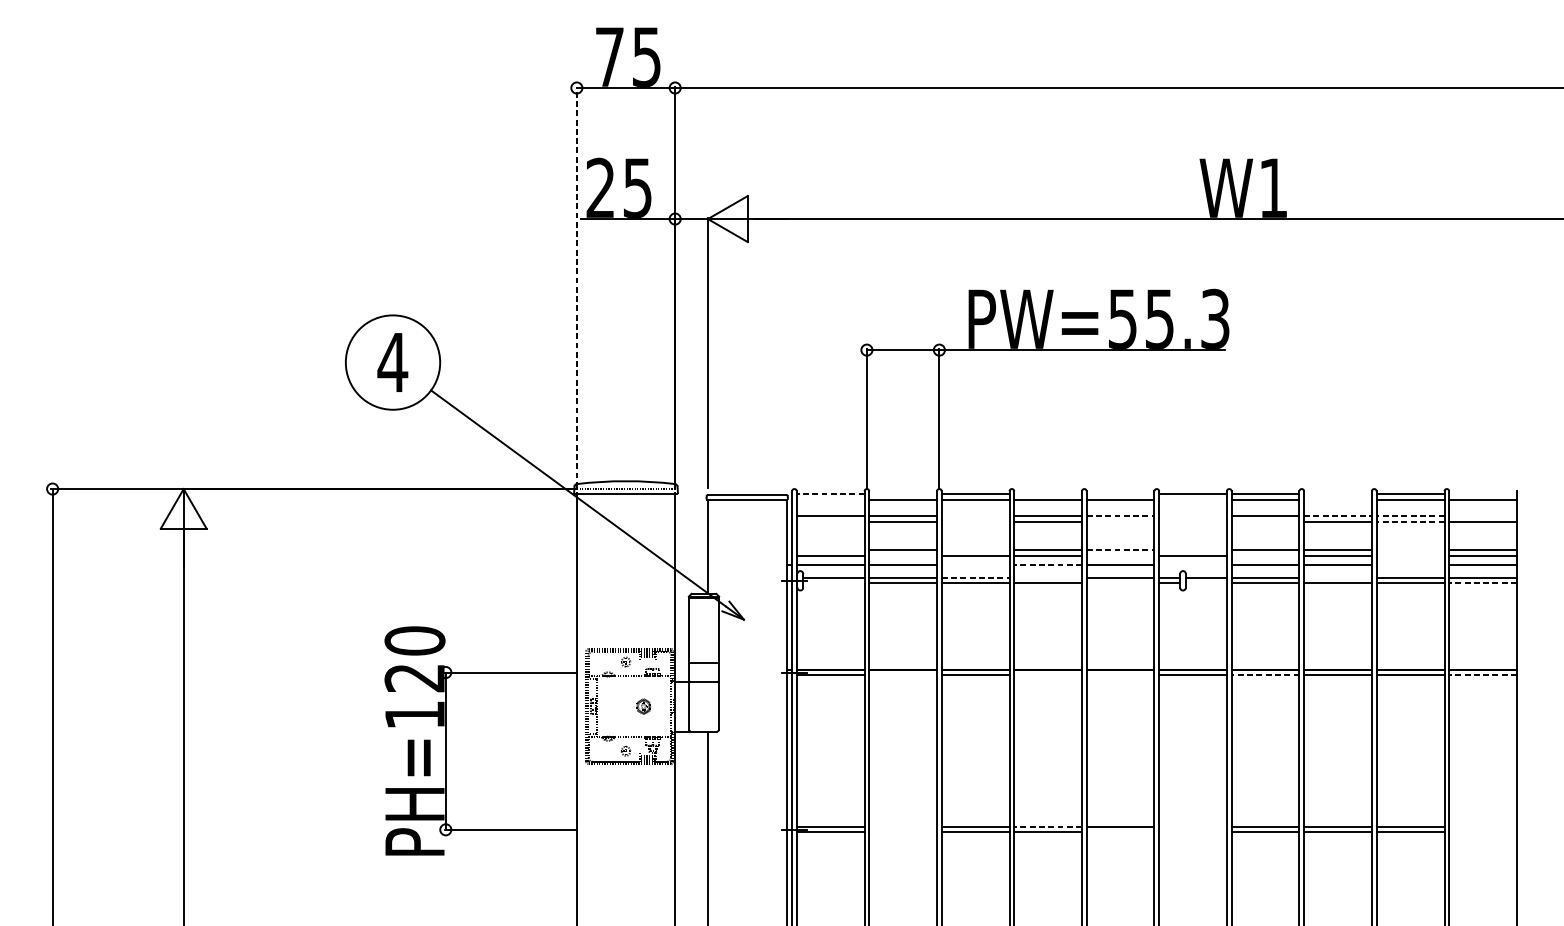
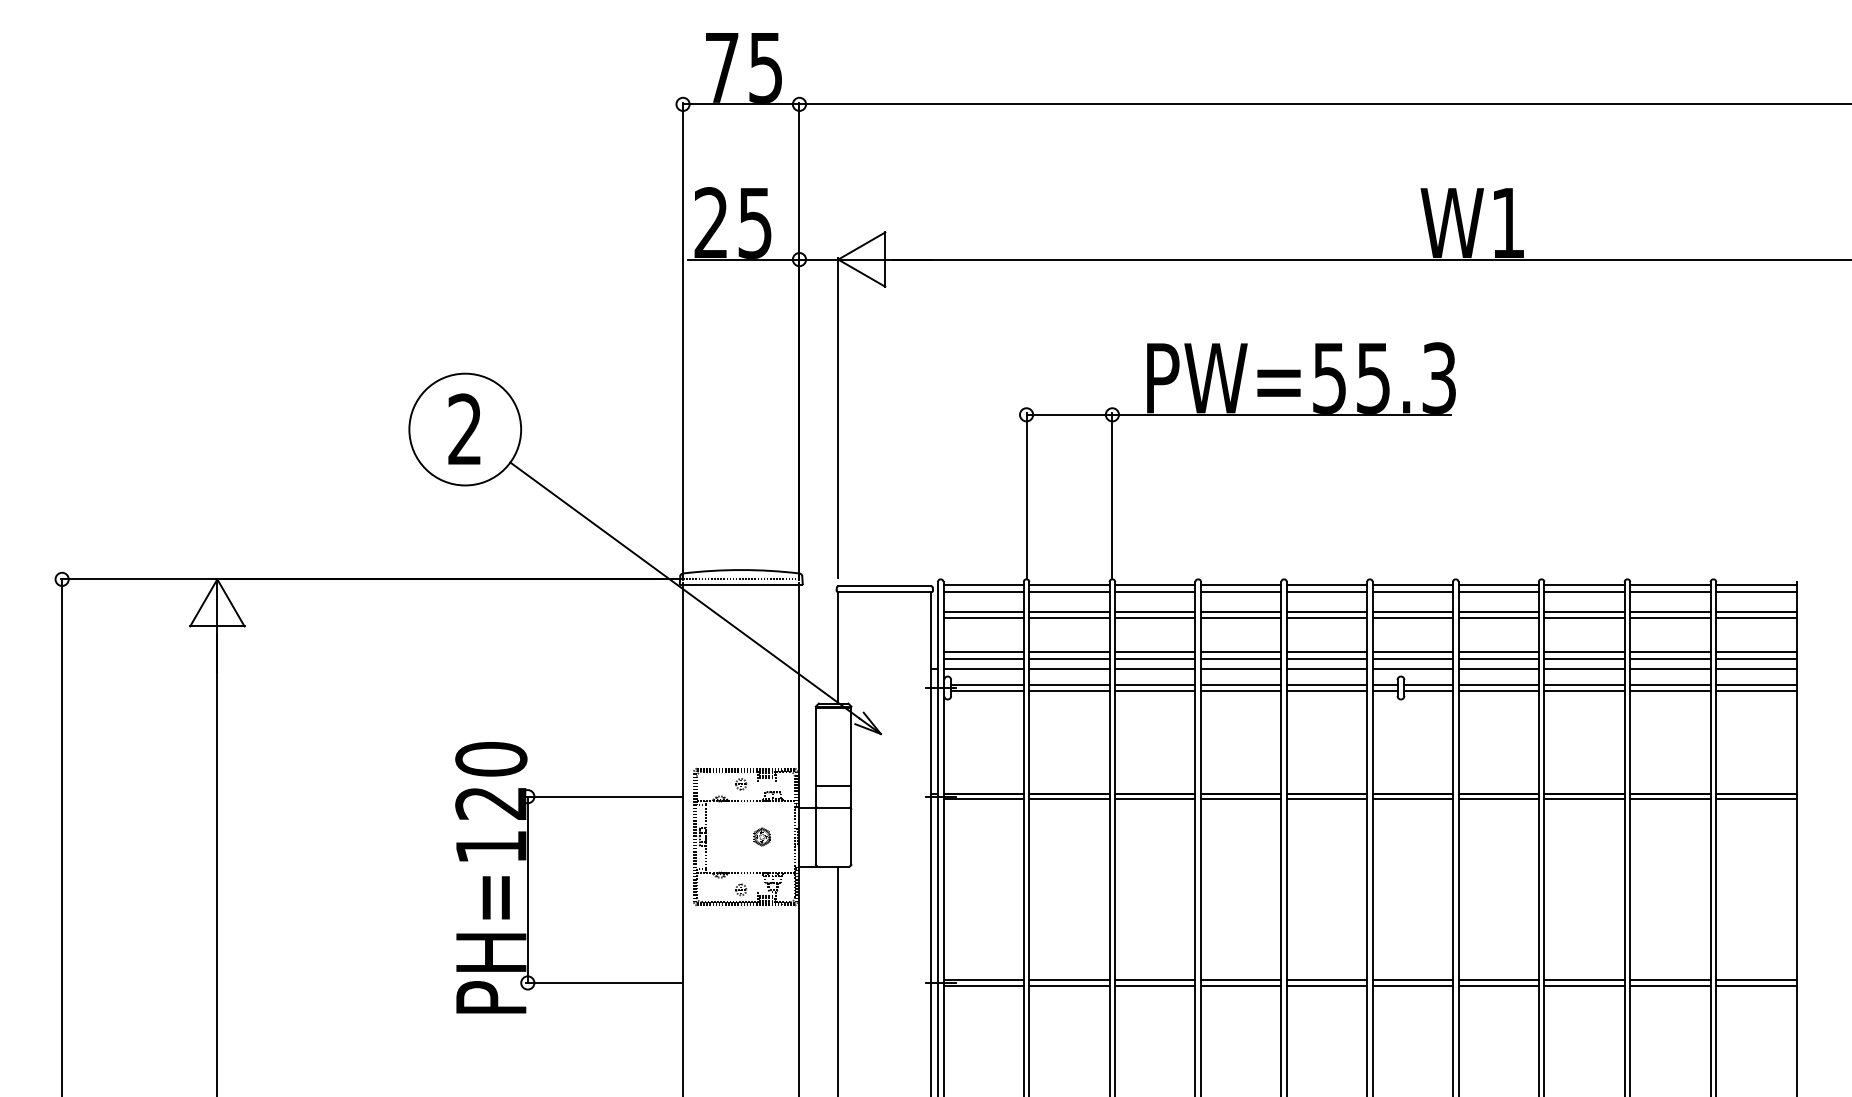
line: (577, 286) -> (683, 339), dashed -> solid
text: (392, 361) -> (464, 428), 4 -> 2
line: (830, 493) -> (983, 584), dashed -> solid
line: (903, 493) -> (1069, 584), added
line: (1048, 493) -> (1241, 584), added
line: (1120, 493) -> (1326, 584), added
line: (1337, 493) -> (1584, 584), added
line: (1483, 493) -> (1756, 584), added
line: (830, 499) -> (983, 591), added
line: (1192, 499) -> (1412, 591), added
line: (1337, 499) -> (1584, 591), added
line: (975, 516) -> (1155, 611), added
line: (1120, 516) -> (1327, 611), dashed -> solid
line: (1192, 516) -> (1412, 611), added
line: (1338, 516) -> (1585, 611), dashed -> solid
line: (1409, 516) -> (1669, 611), dashed -> solid
line: (1483, 516) -> (1756, 611), added
line: (830, 522) -> (983, 618), added
line: (975, 522) -> (1155, 618), added
line: (1120, 522) -> (1326, 618), added
line: (1192, 522) -> (1412, 618), added
line: (1265, 522) -> (1498, 618), added
line: (1409, 522) -> (1669, 618), dashed -> solid
line: (830, 550) -> (983, 652), added
line: (975, 550) -> (1155, 652), added
line: (1120, 550) -> (1327, 652), dashed -> solid
line: (1192, 550) -> (1412, 652), added
line: (1410, 550) -> (1670, 652), added
line: (903, 556) -> (1069, 659), added
line: (1120, 556) -> (1326, 659), added
line: (1265, 556) -> (1498, 659), added
line: (1410, 556) -> (1670, 659), added
line: (975, 565) -> (1155, 669), added
line: (1047, 565) -> (1240, 669), dashed -> solid
line: (1192, 565) -> (1412, 669), added
line: (1410, 565) -> (1670, 669), added
line: (975, 578) -> (1155, 685), dashed -> solid
line: (1048, 578) -> (1241, 685), added
line: (1337, 578) -> (1584, 685), added
line: (833, 582) -> (987, 690), added
line: (1120, 582) -> (1326, 690), added
line: (1206, 582) -> (1428, 690), added
line: (1482, 582) -> (1755, 690), dashed -> solid
line: (903, 674) -> (1069, 799), added
line: (1048, 674) -> (1241, 799), added
line: (1120, 674) -> (1326, 799), added
line: (1265, 674) -> (1498, 799), dashed -> solid
line: (1482, 674) -> (1755, 799), dashed -> solid
line: (903, 827) -> (1069, 980), added
line: (1047, 827) -> (1240, 980), dashed -> solid
line: (1192, 827) -> (1412, 980), added
line: (1483, 827) -> (1756, 980), added
line: (903, 831) -> (1069, 985), added
line: (1120, 831) -> (1326, 985), added
line: (1192, 831) -> (1412, 985), added
line: (1483, 831) -> (1756, 985), added

